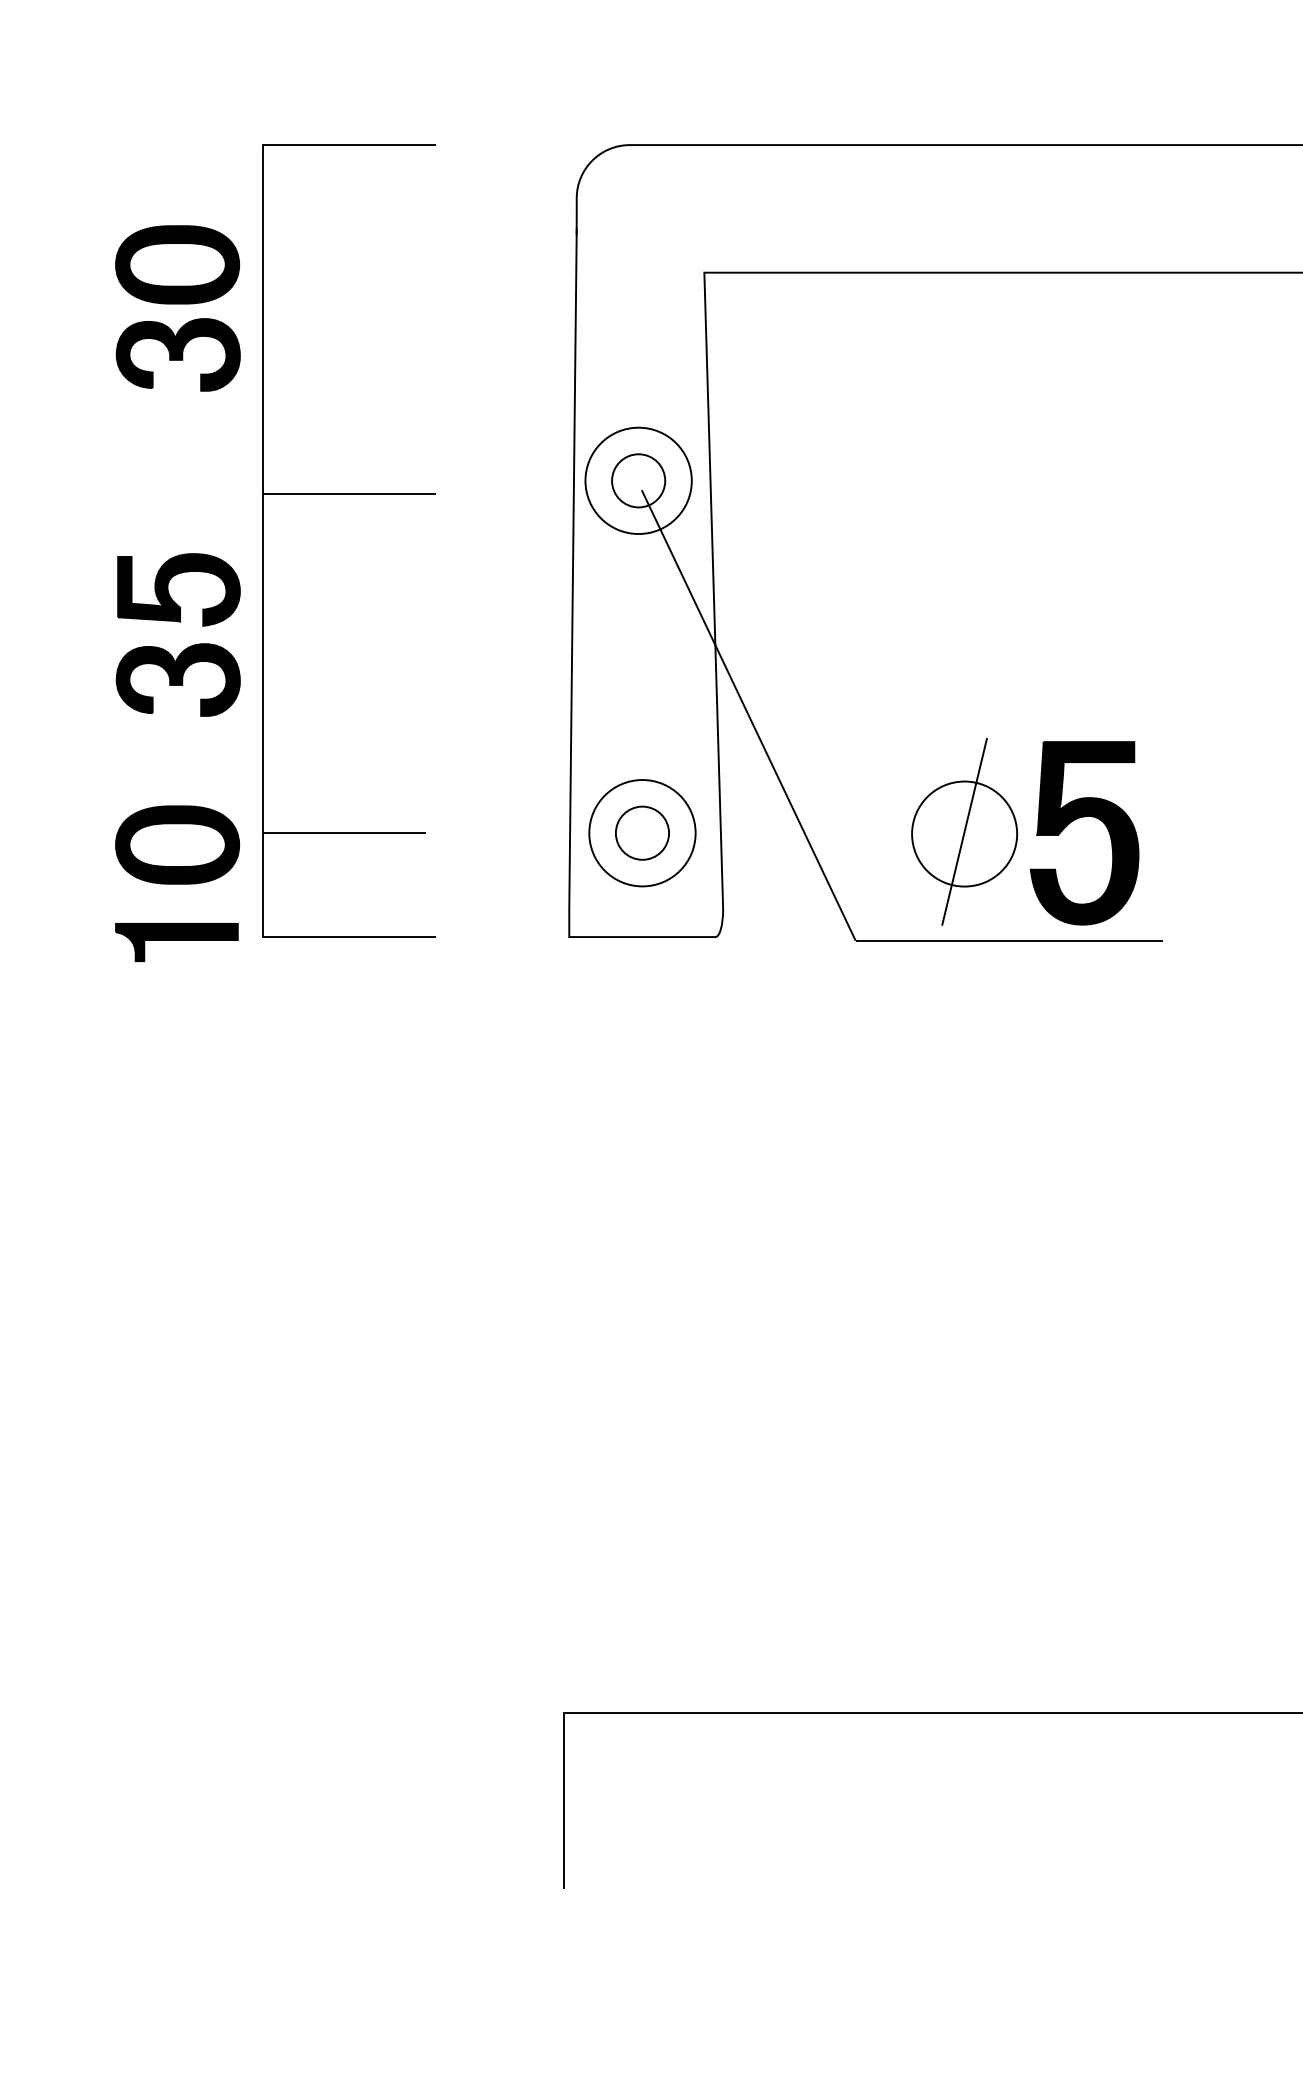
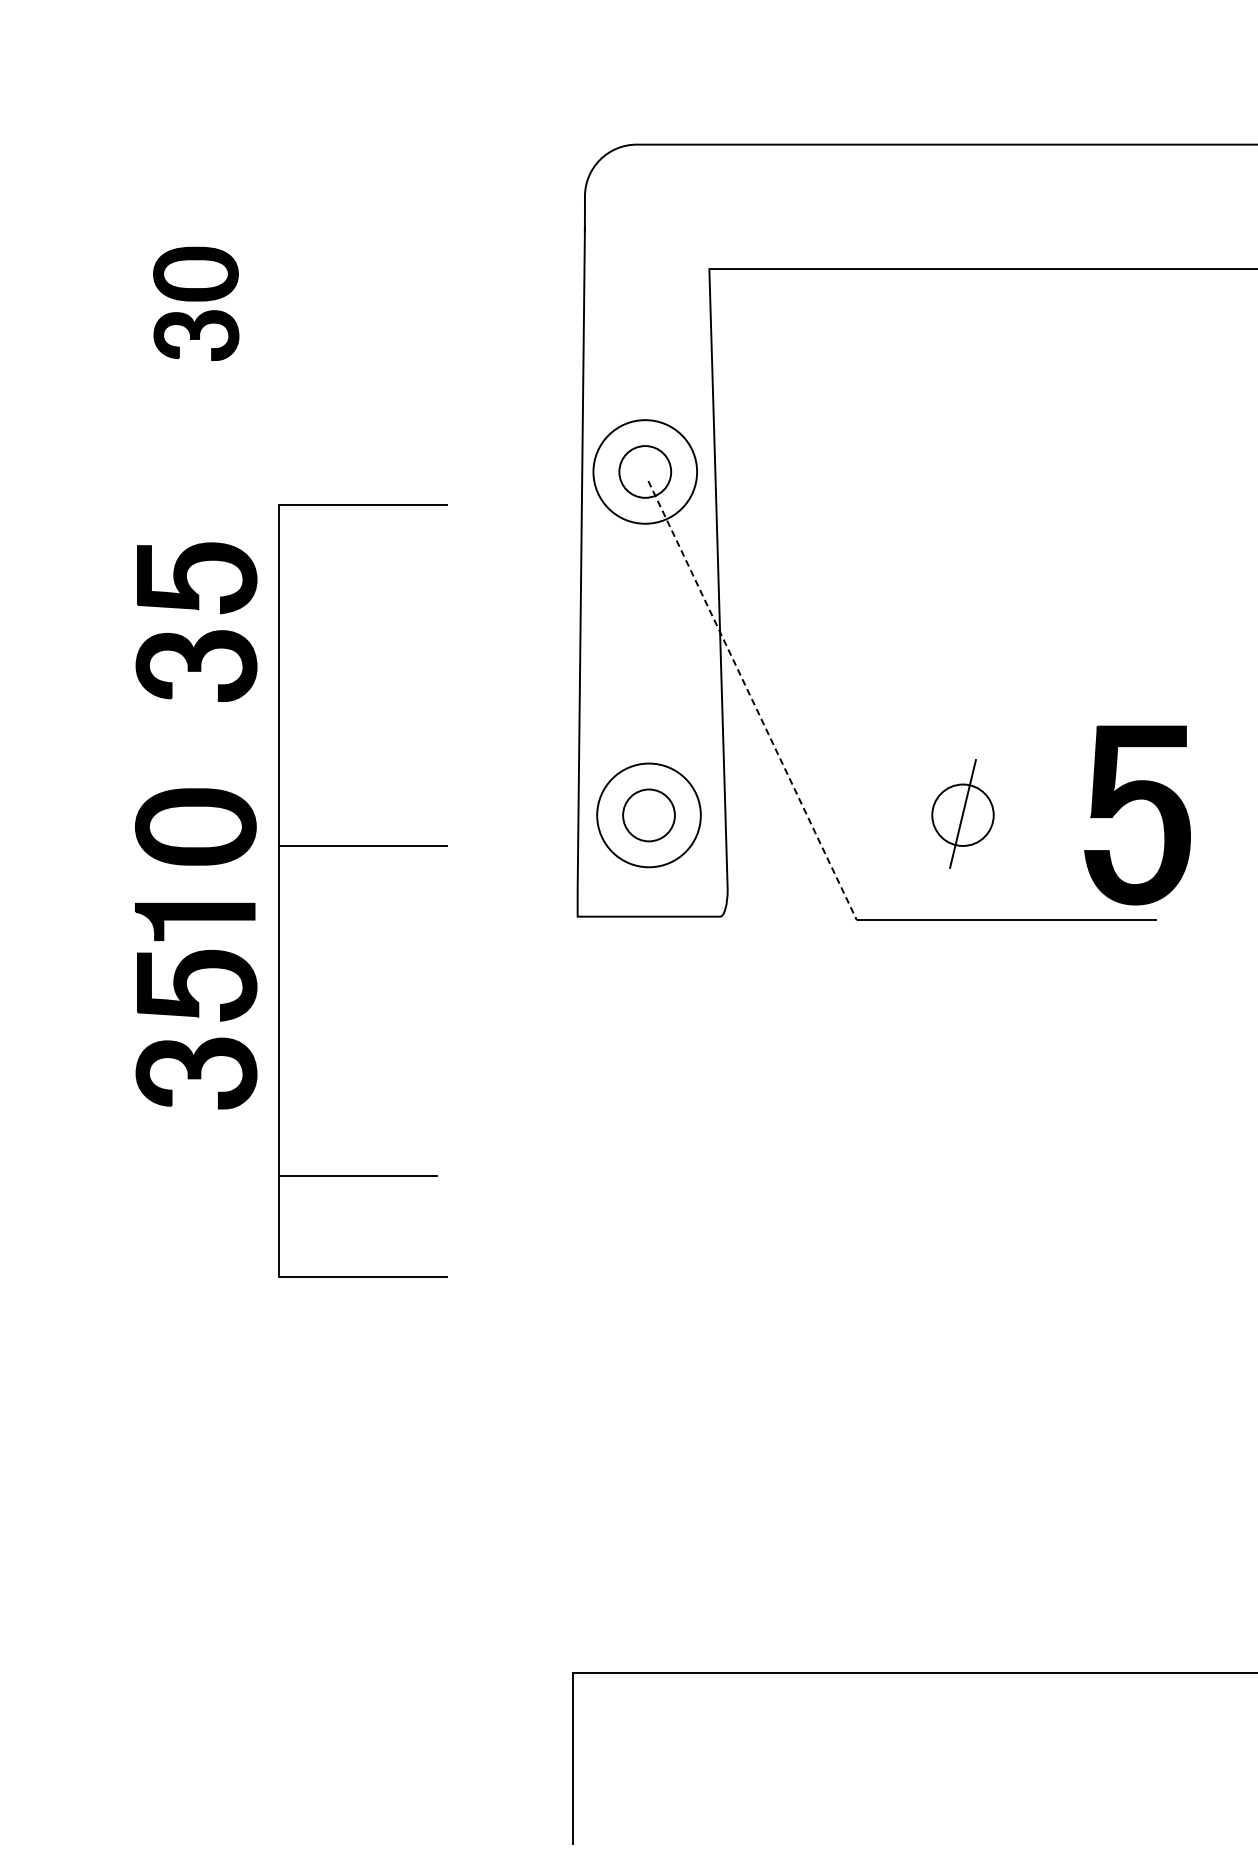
part: (177, 308) -> (195, 303), size x0.7
part: (348, 494) -> (362, 845), moved
line: (748, 715) -> (752, 700), solid -> dashed
part: (1077, 819) -> (1130, 802), moved
part: (964, 831) -> (962, 813), size x0.6
part: (178, 1040) -> (196, 1017), added

